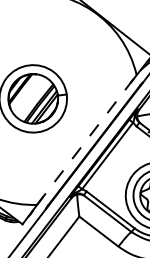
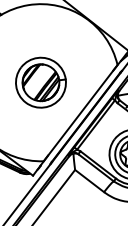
line: (86, 140) -> (80, 113), dashed -> solid

